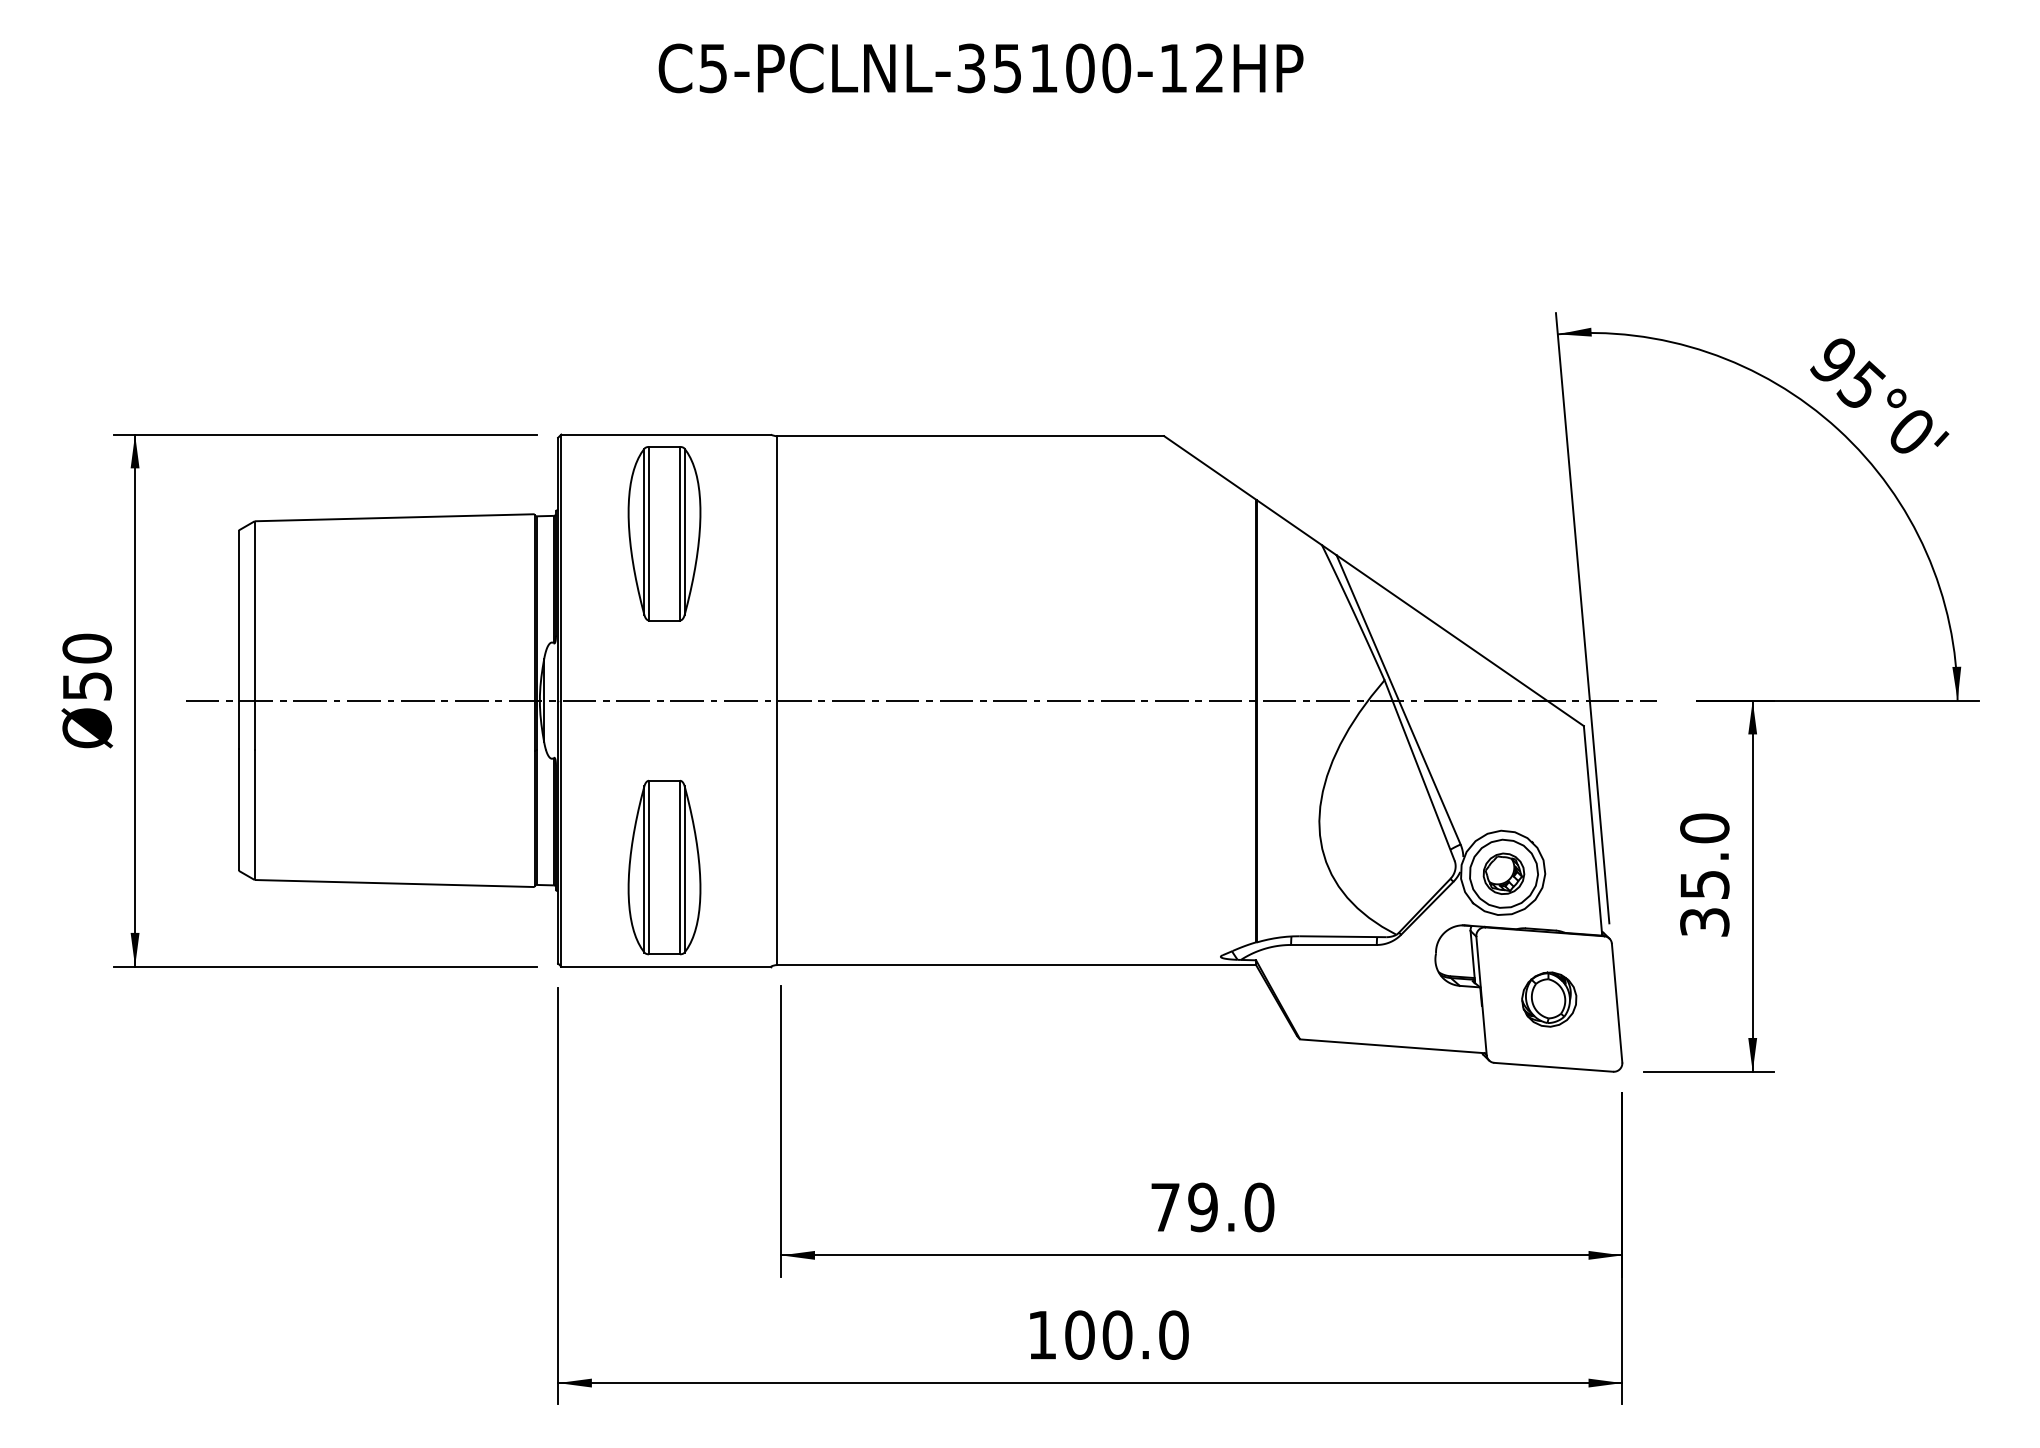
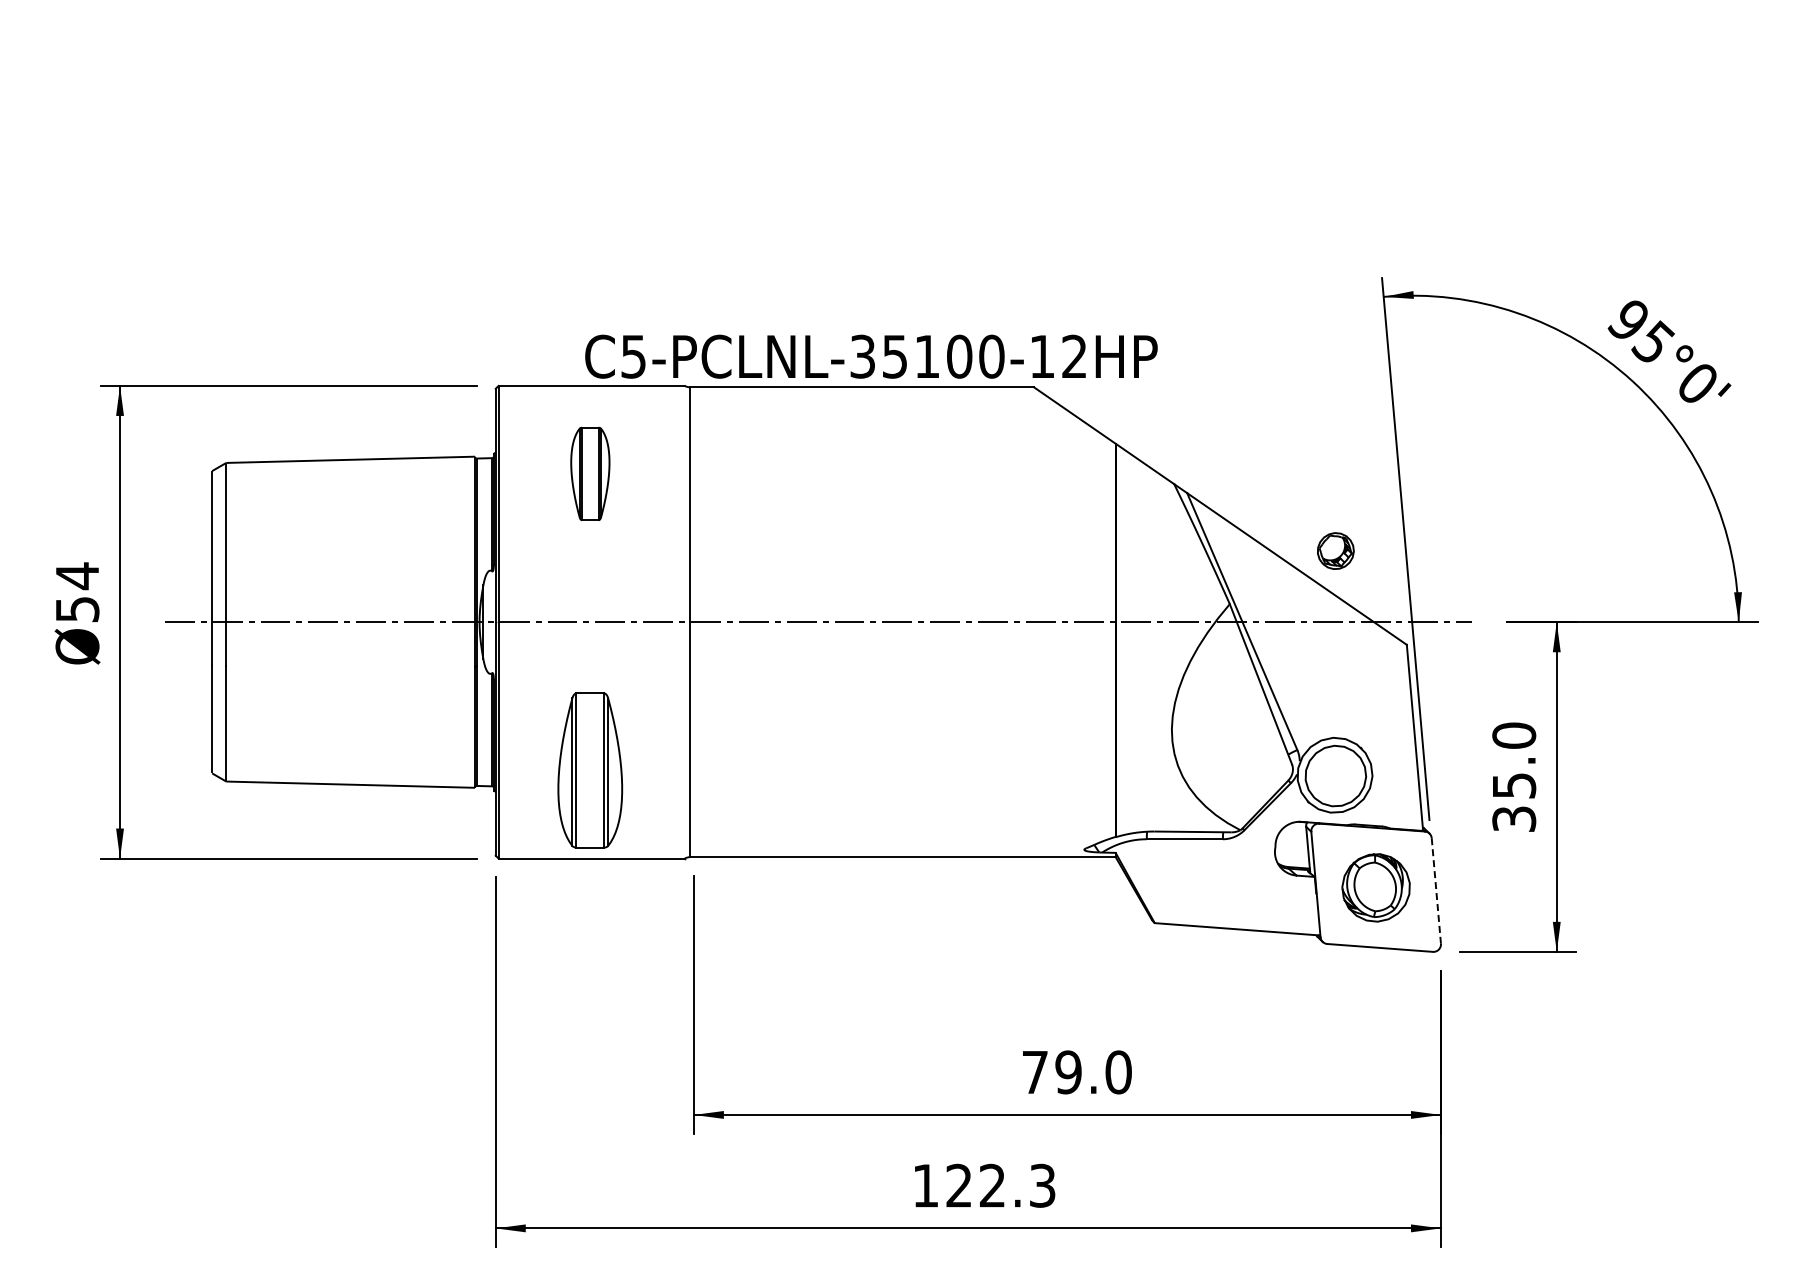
text: (981, 68) -> (871, 356), moved
part: (664, 533) -> (590, 473), size x0.6
text: (87, 649) -> (77, 576), Ø50 -> Ø54
part: (1503, 873) -> (1335, 550), moved
part: (1548, 999) -> (1375, 887), size x1.4
line: (1617, 1002) -> (1436, 890), solid -> dashed
text: (1126, 1334) -> (1000, 1185), 100.0 -> 122.3

